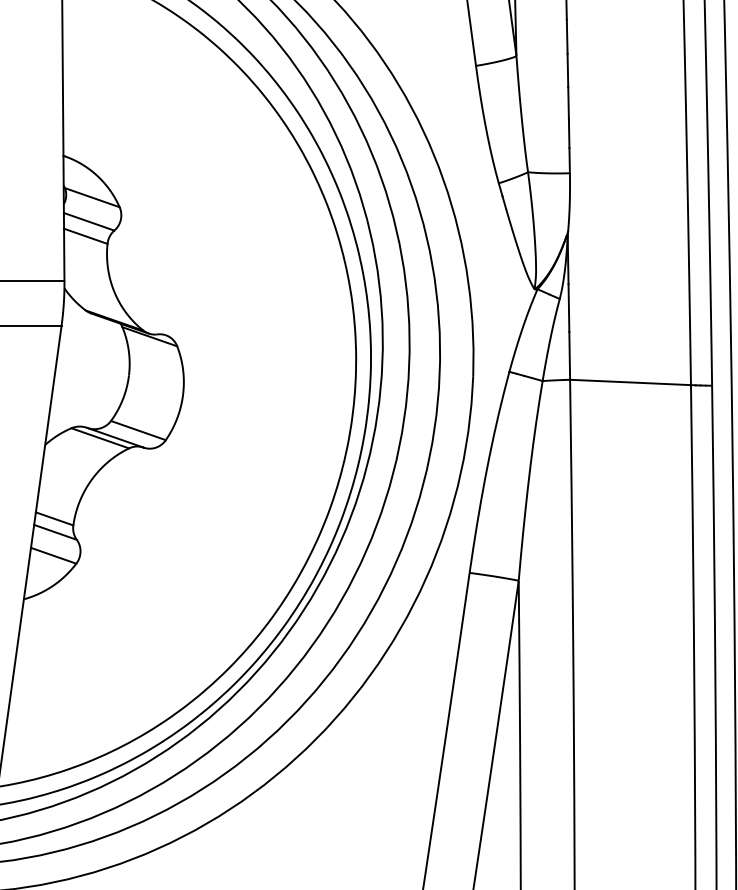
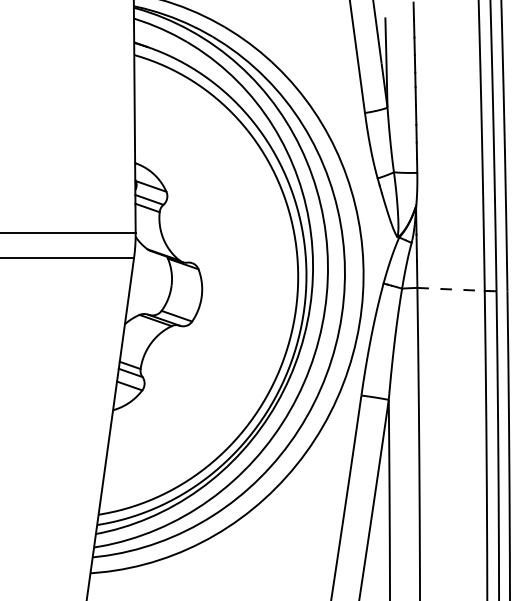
line: (631, 382) -> (451, 289), solid -> dashed

